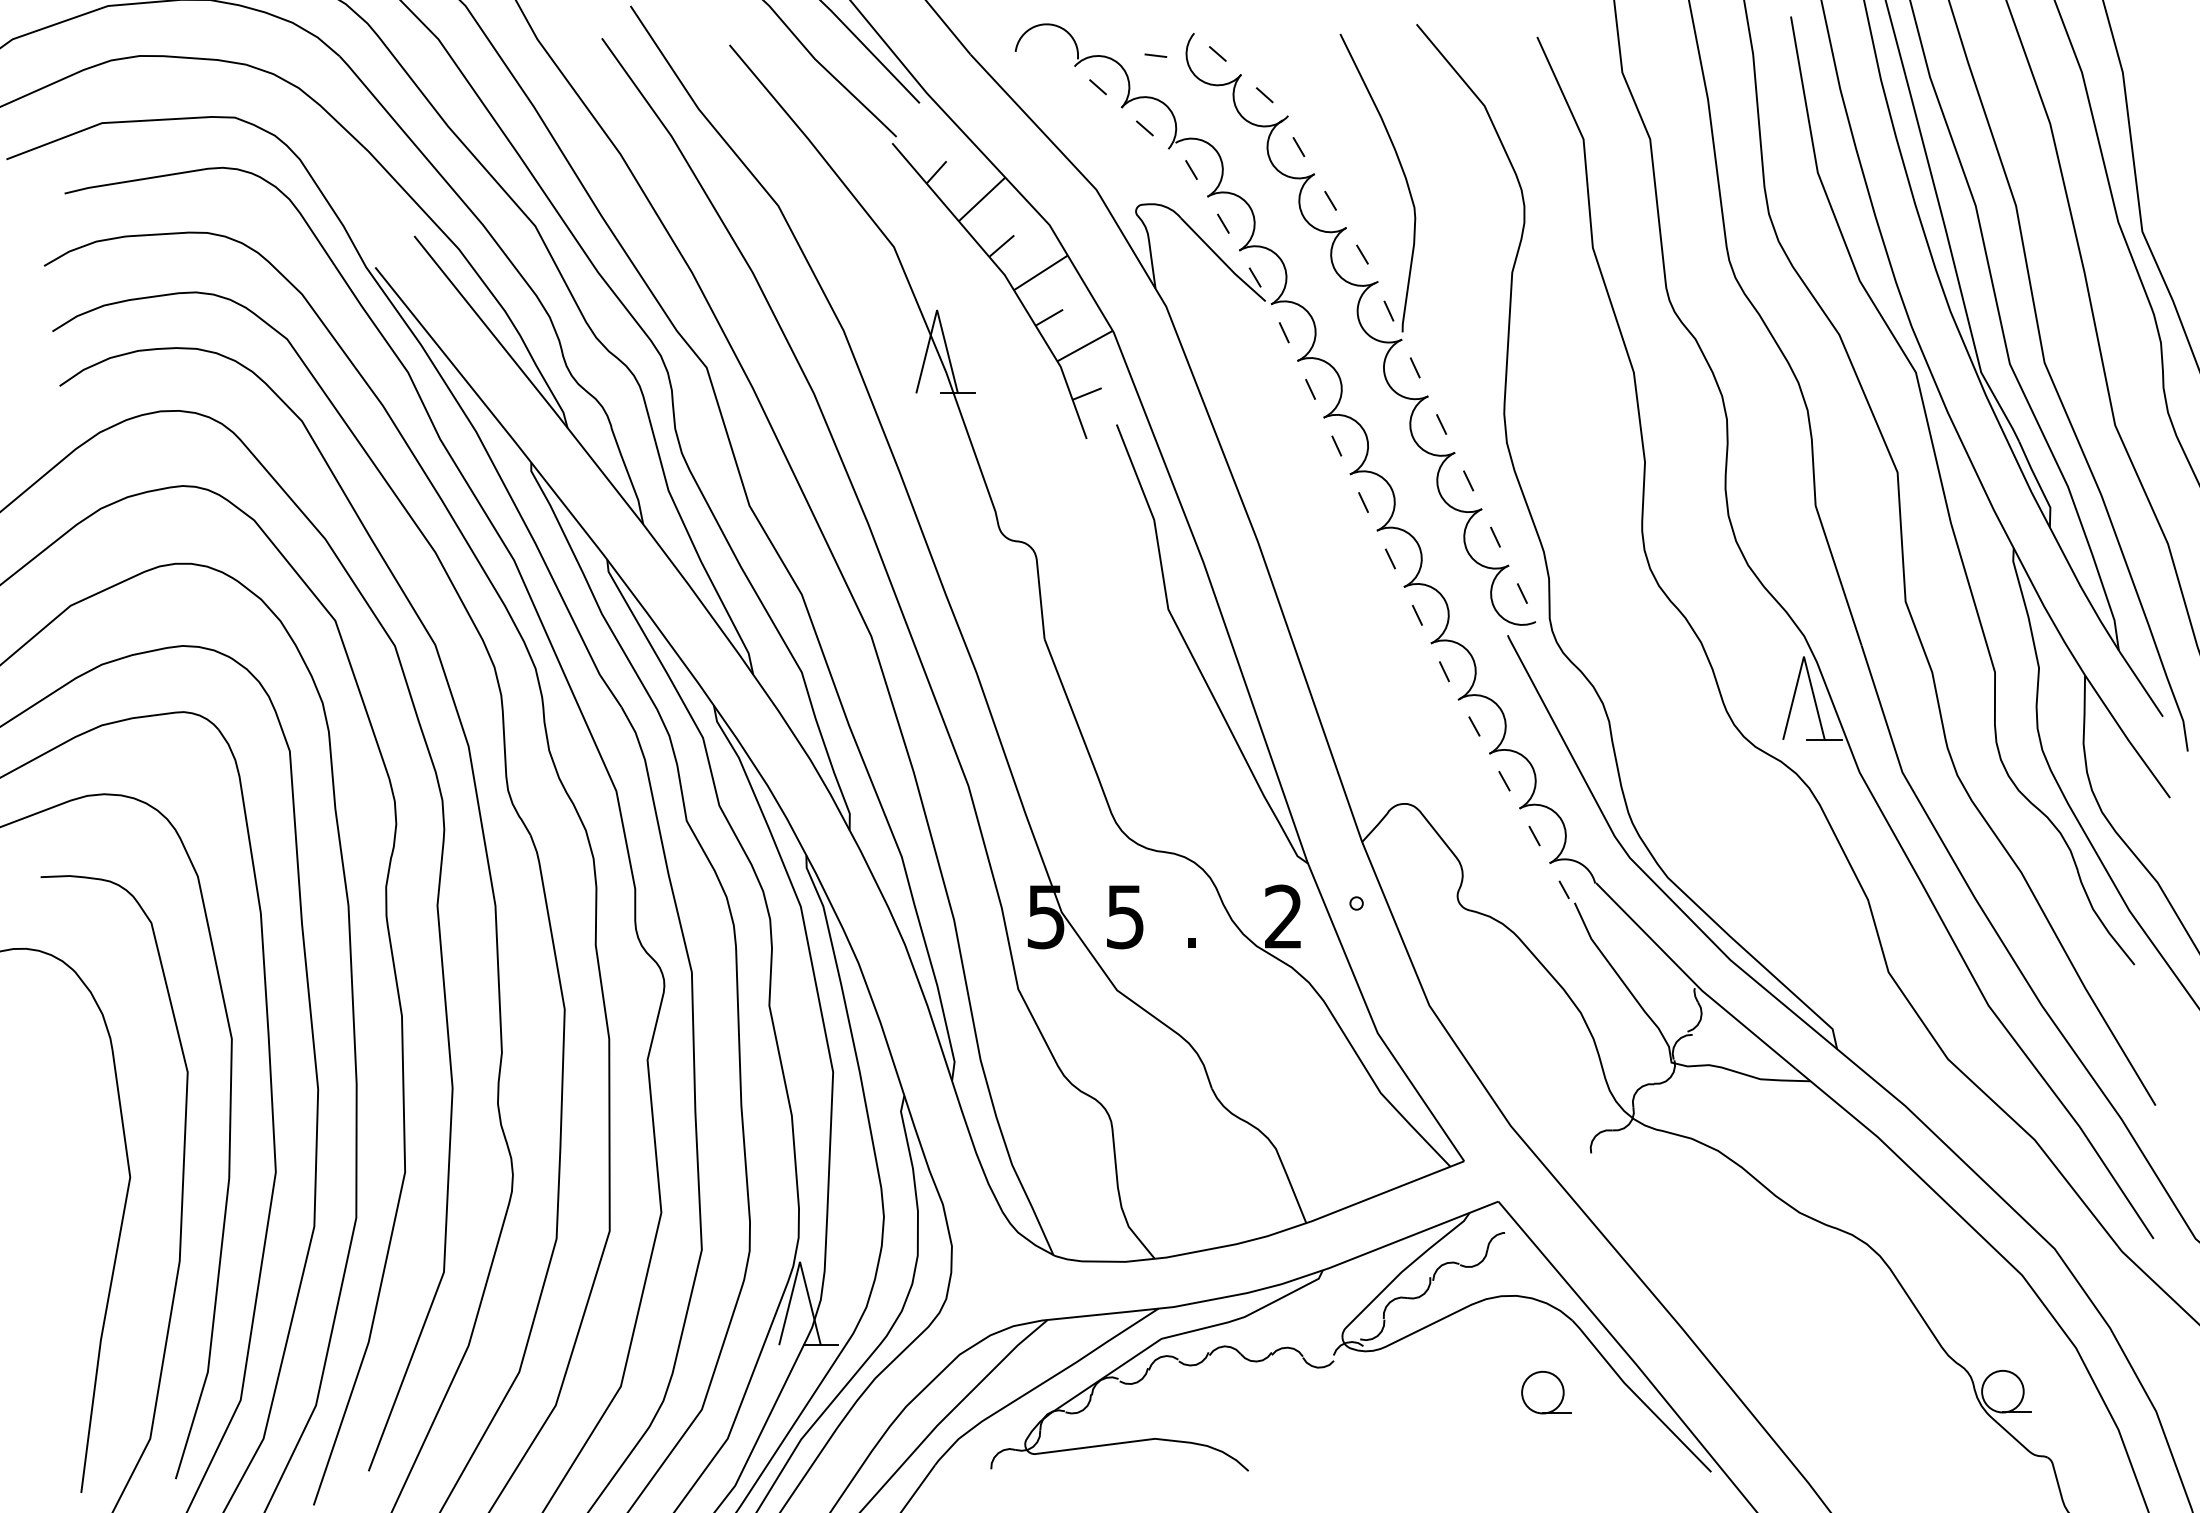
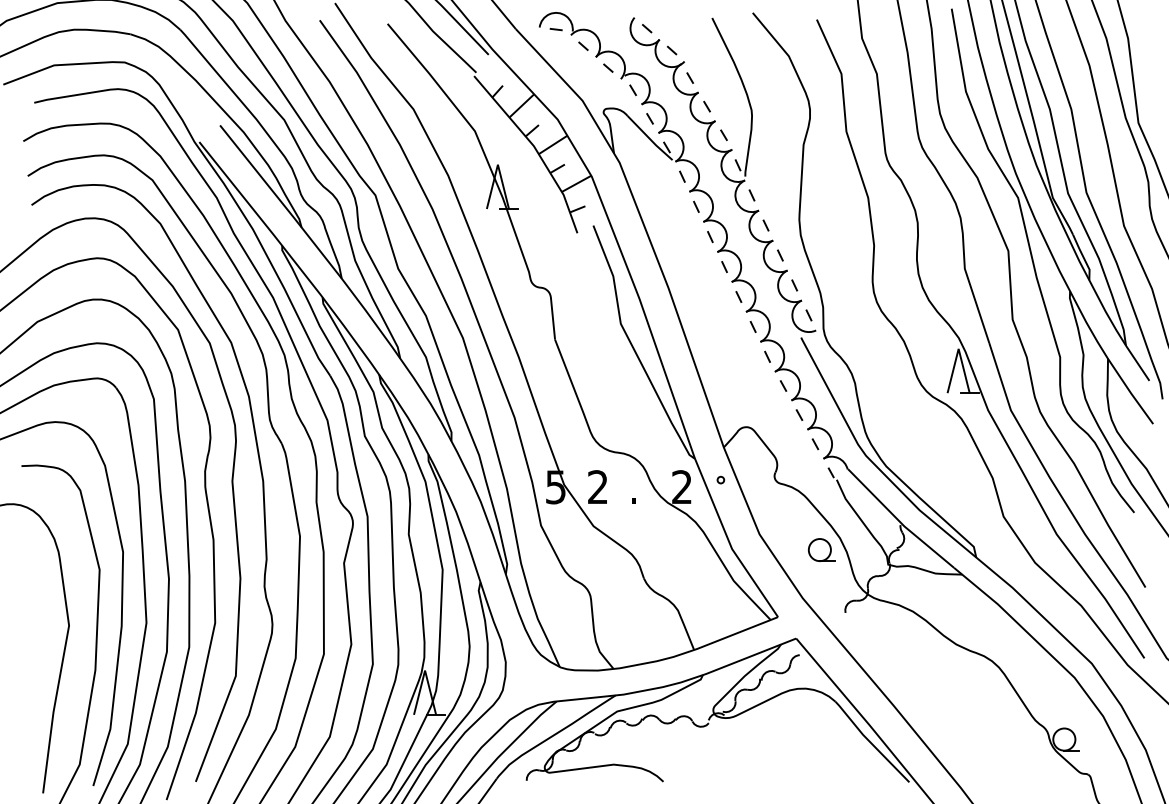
line: (1154, 55) -> (555, 29), moved
text: (1124, 917) -> (597, 487), 5 -> 2
part: (1545, 1391) -> (821, 549), moved

